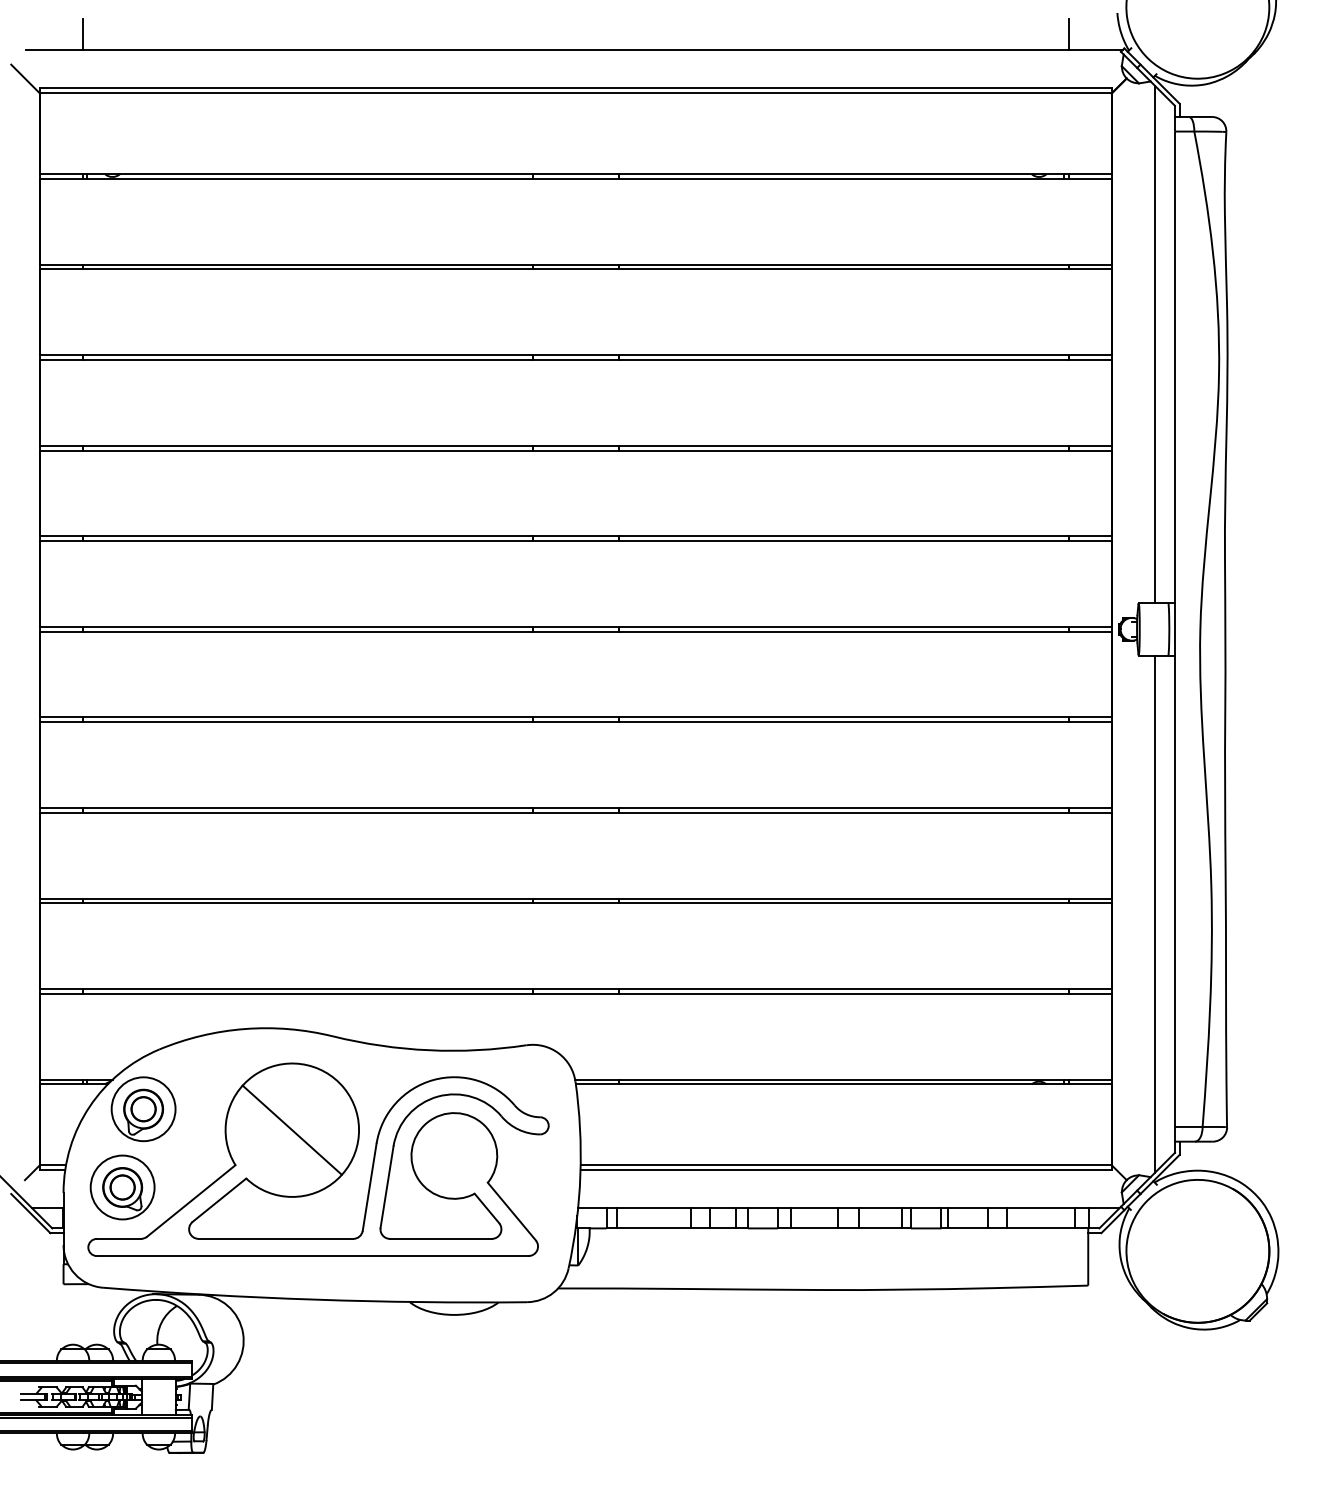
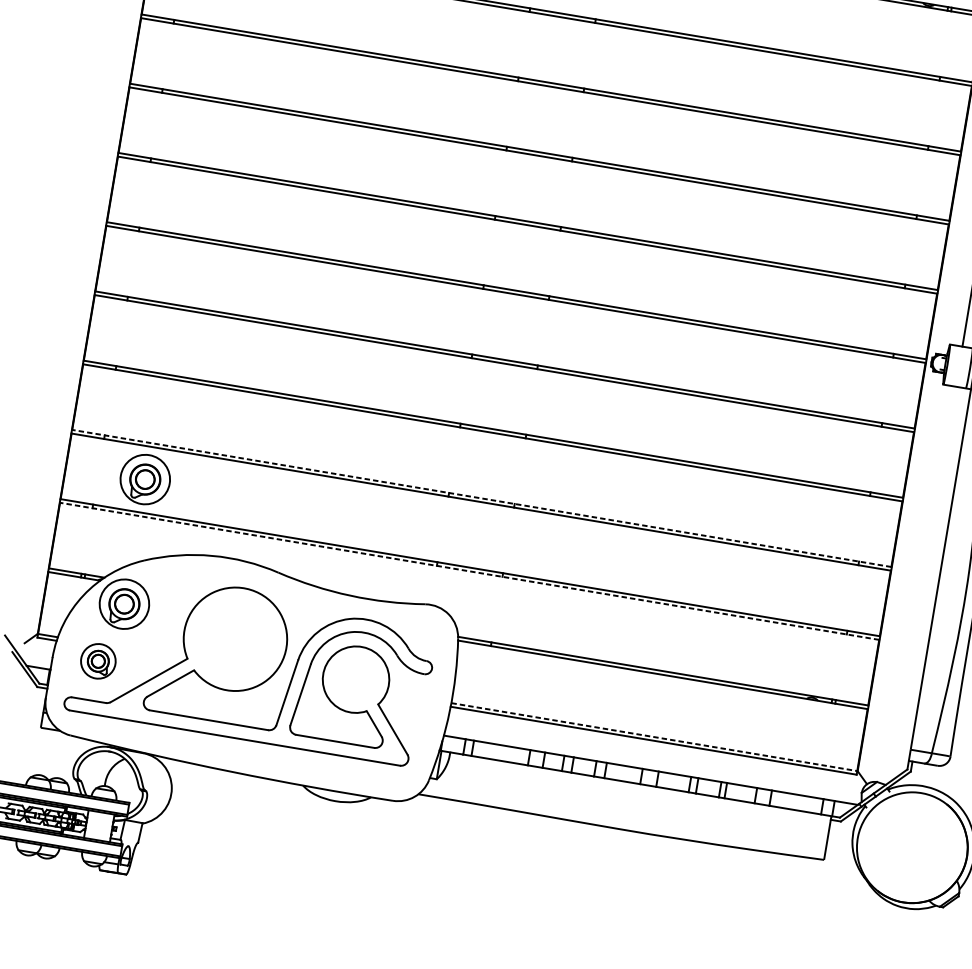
line: (575, 898) -> (481, 498), solid -> dashed
line: (1154, 913) -> (922, 583), removed
part: (143, 946) -> (145, 479), added
line: (575, 993) -> (469, 570), solid -> dashed
line: (291, 1129) -> (234, 638), removed
line: (846, 1165) -> (654, 737), solid -> dashed
part: (122, 1187) -> (98, 661), size x0.7

